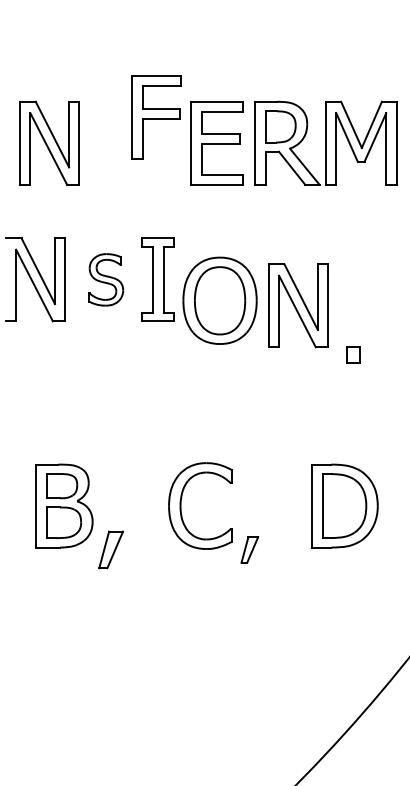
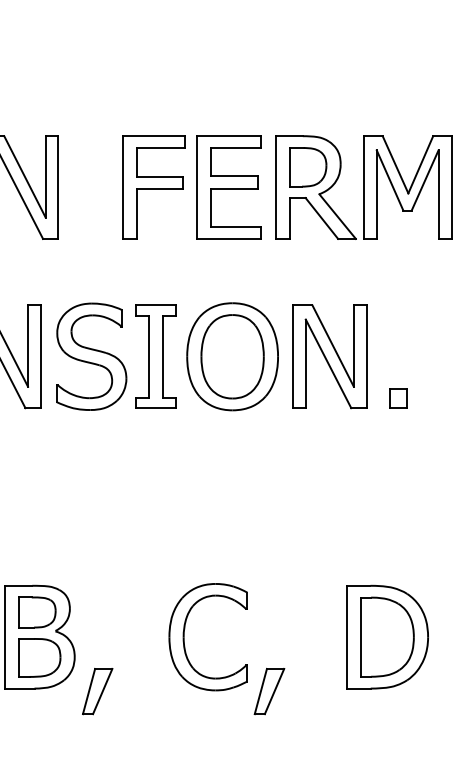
part: (156, 117) -> (153, 187), moved
part: (106, 279) -> (91, 356), size x1.67
part: (219, 300) -> (231, 356), moved
part: (298, 305) -> (329, 356), moved
part: (353, 354) -> (398, 397), moved
part: (249, 549) -> (269, 691), size x1.43

